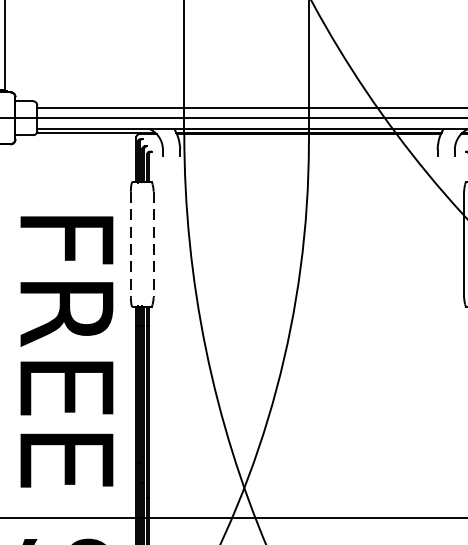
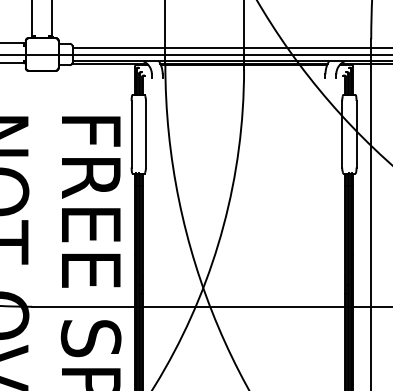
line: (130, 244) -> (131, 134), dashed -> solid
line: (152, 244) -> (145, 134), dashed -> solid

